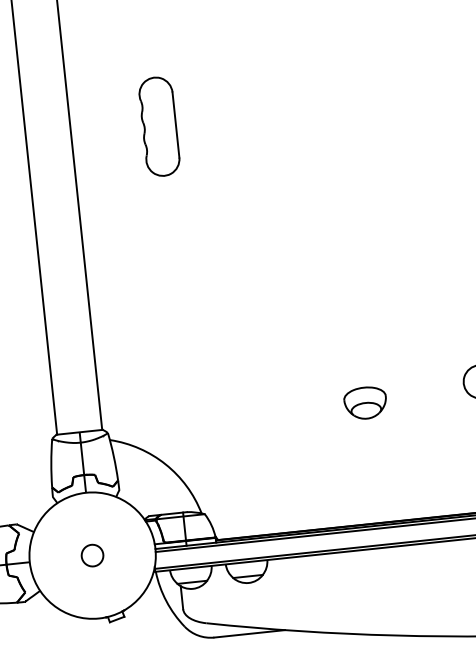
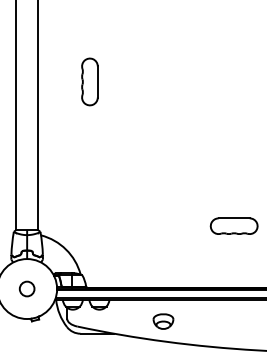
part: (158, 125) -> (89, 81), moved
part: (365, 402) -> (163, 321), moved
circle: (91, 554) -> (26, 288), size x1.43

